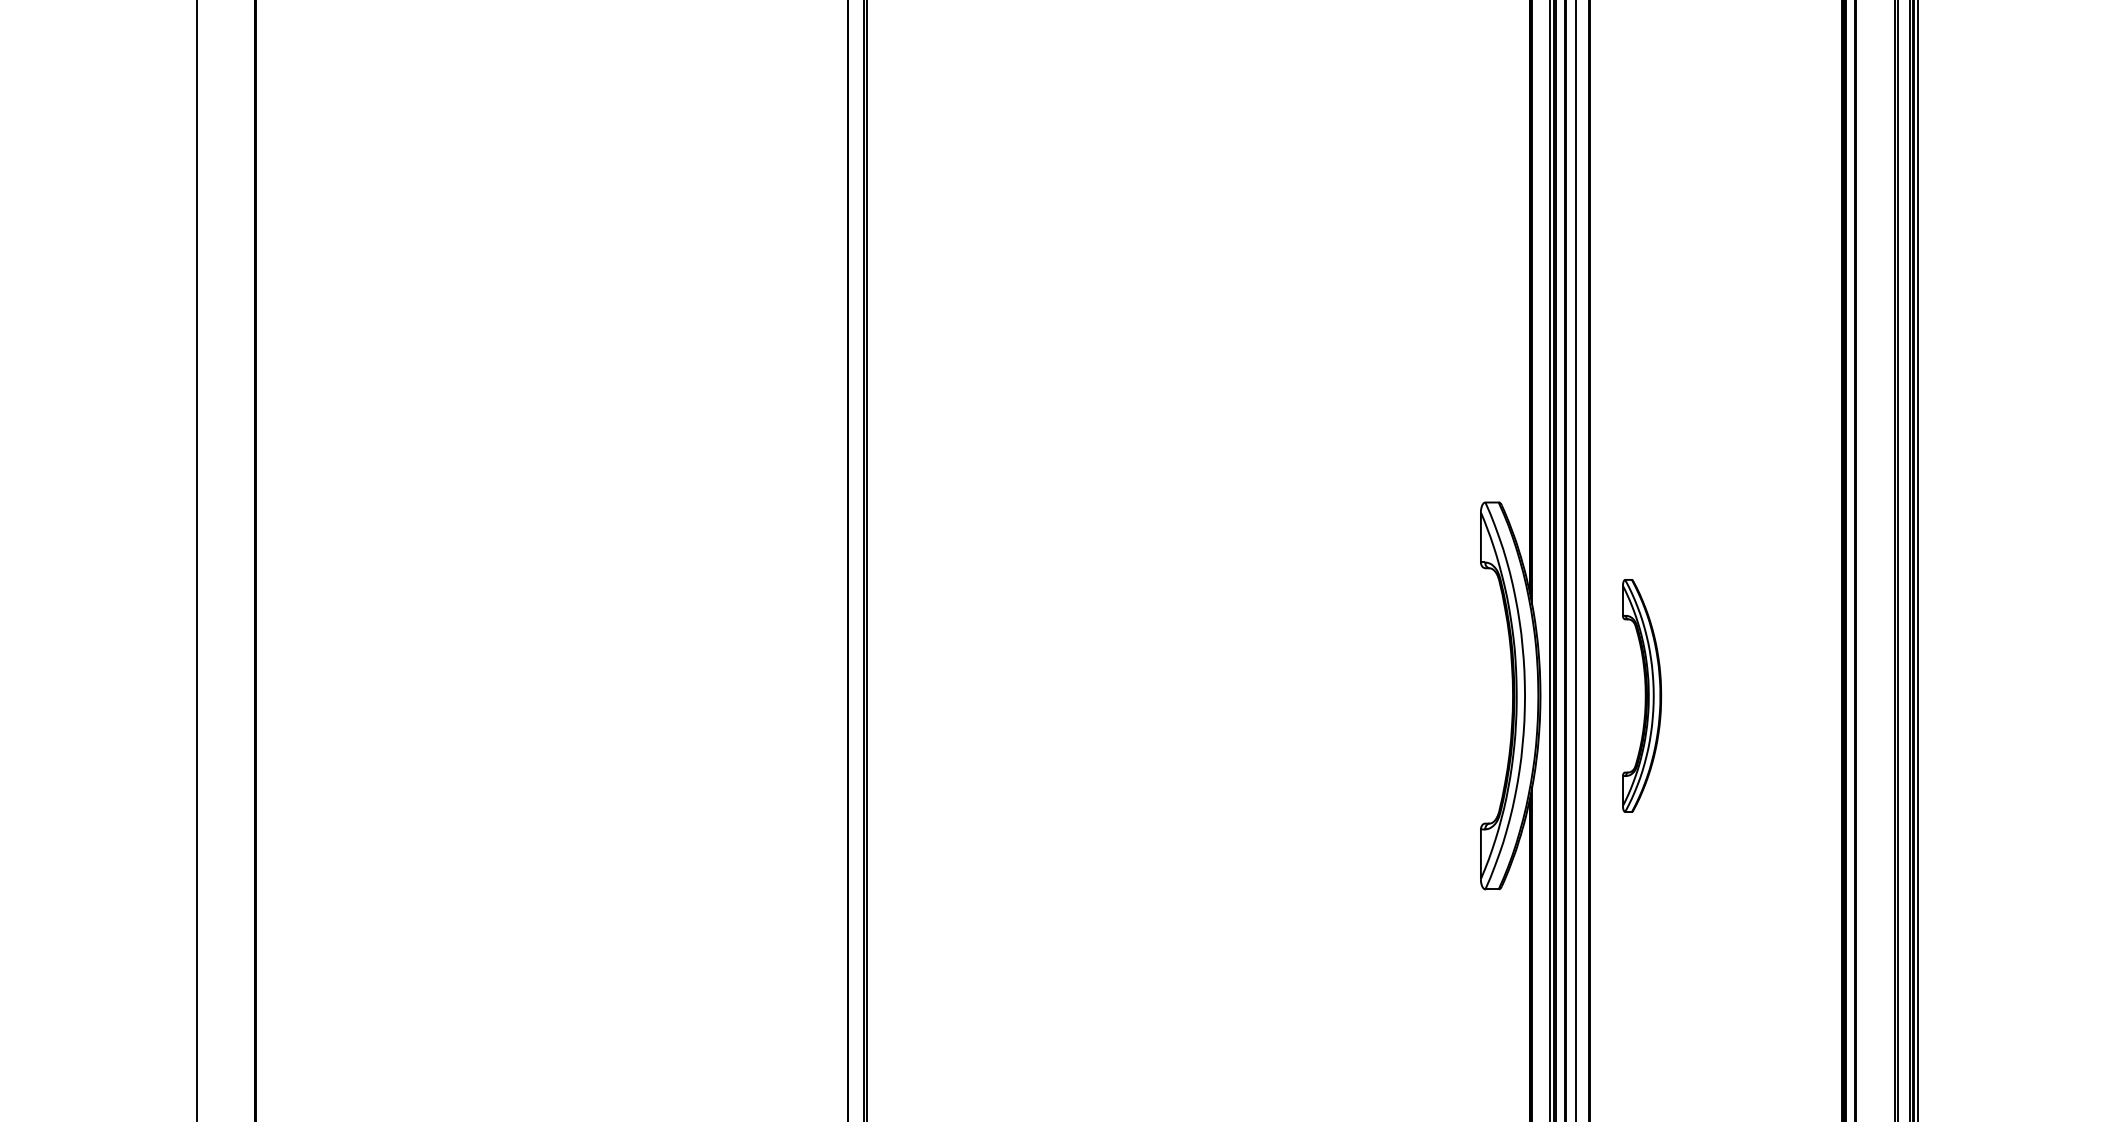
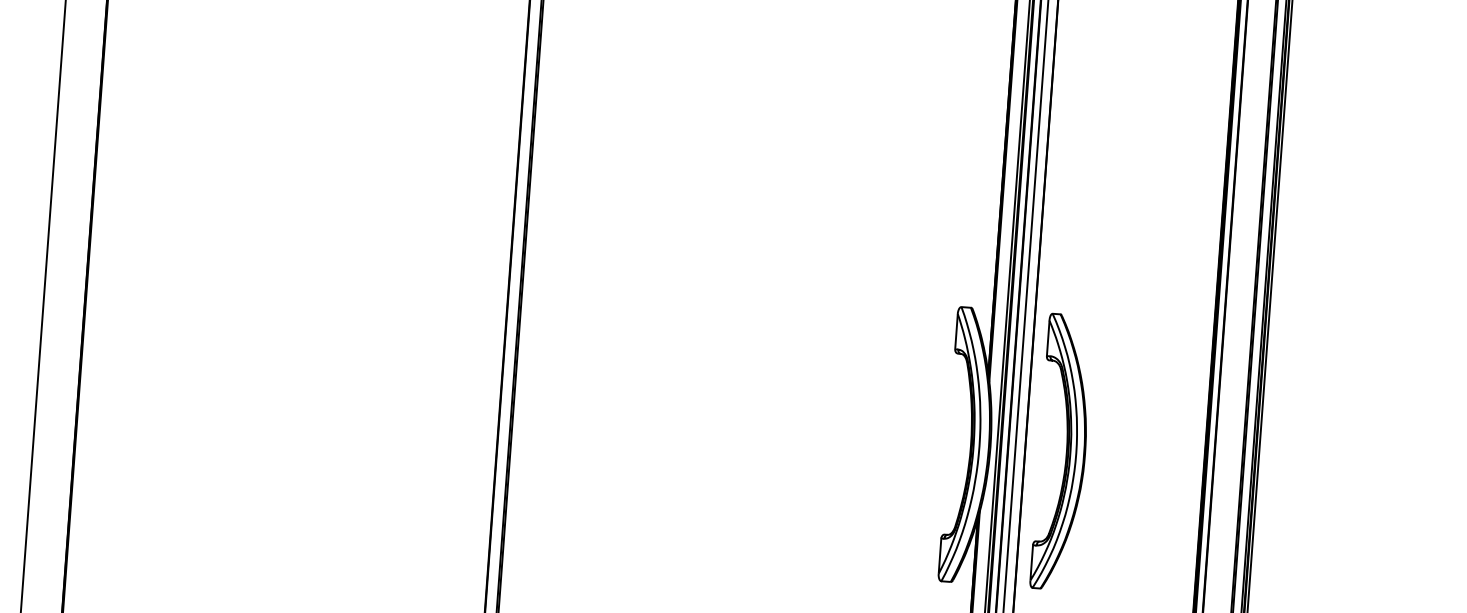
part: (1641, 695) -> (1062, 451), size x1.67

